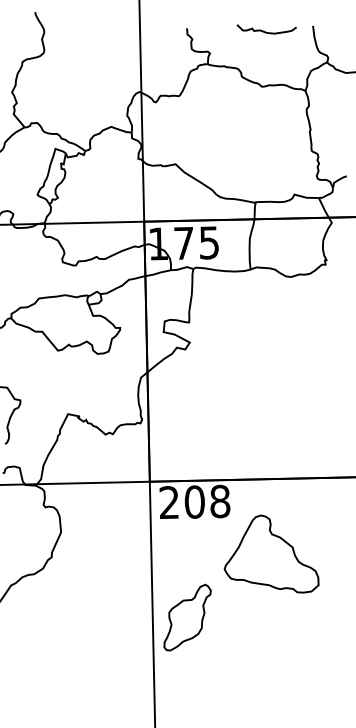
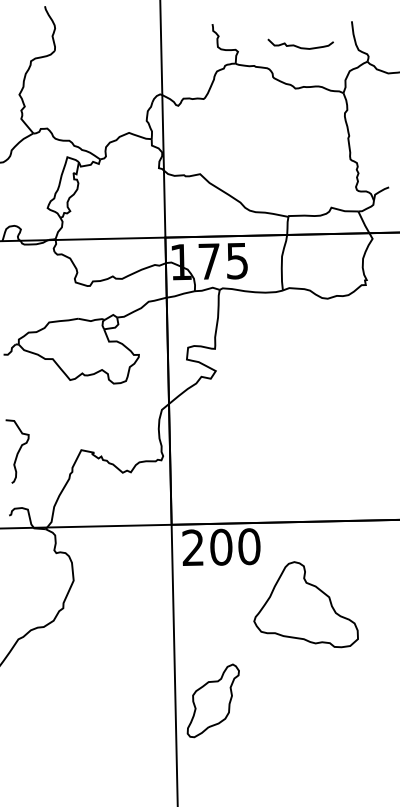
curve: (265, 31) -> (299, 46), moved
text: (220, 501) -> (249, 546), 208 -> 200
part: (186, 617) -> (212, 700), moved

